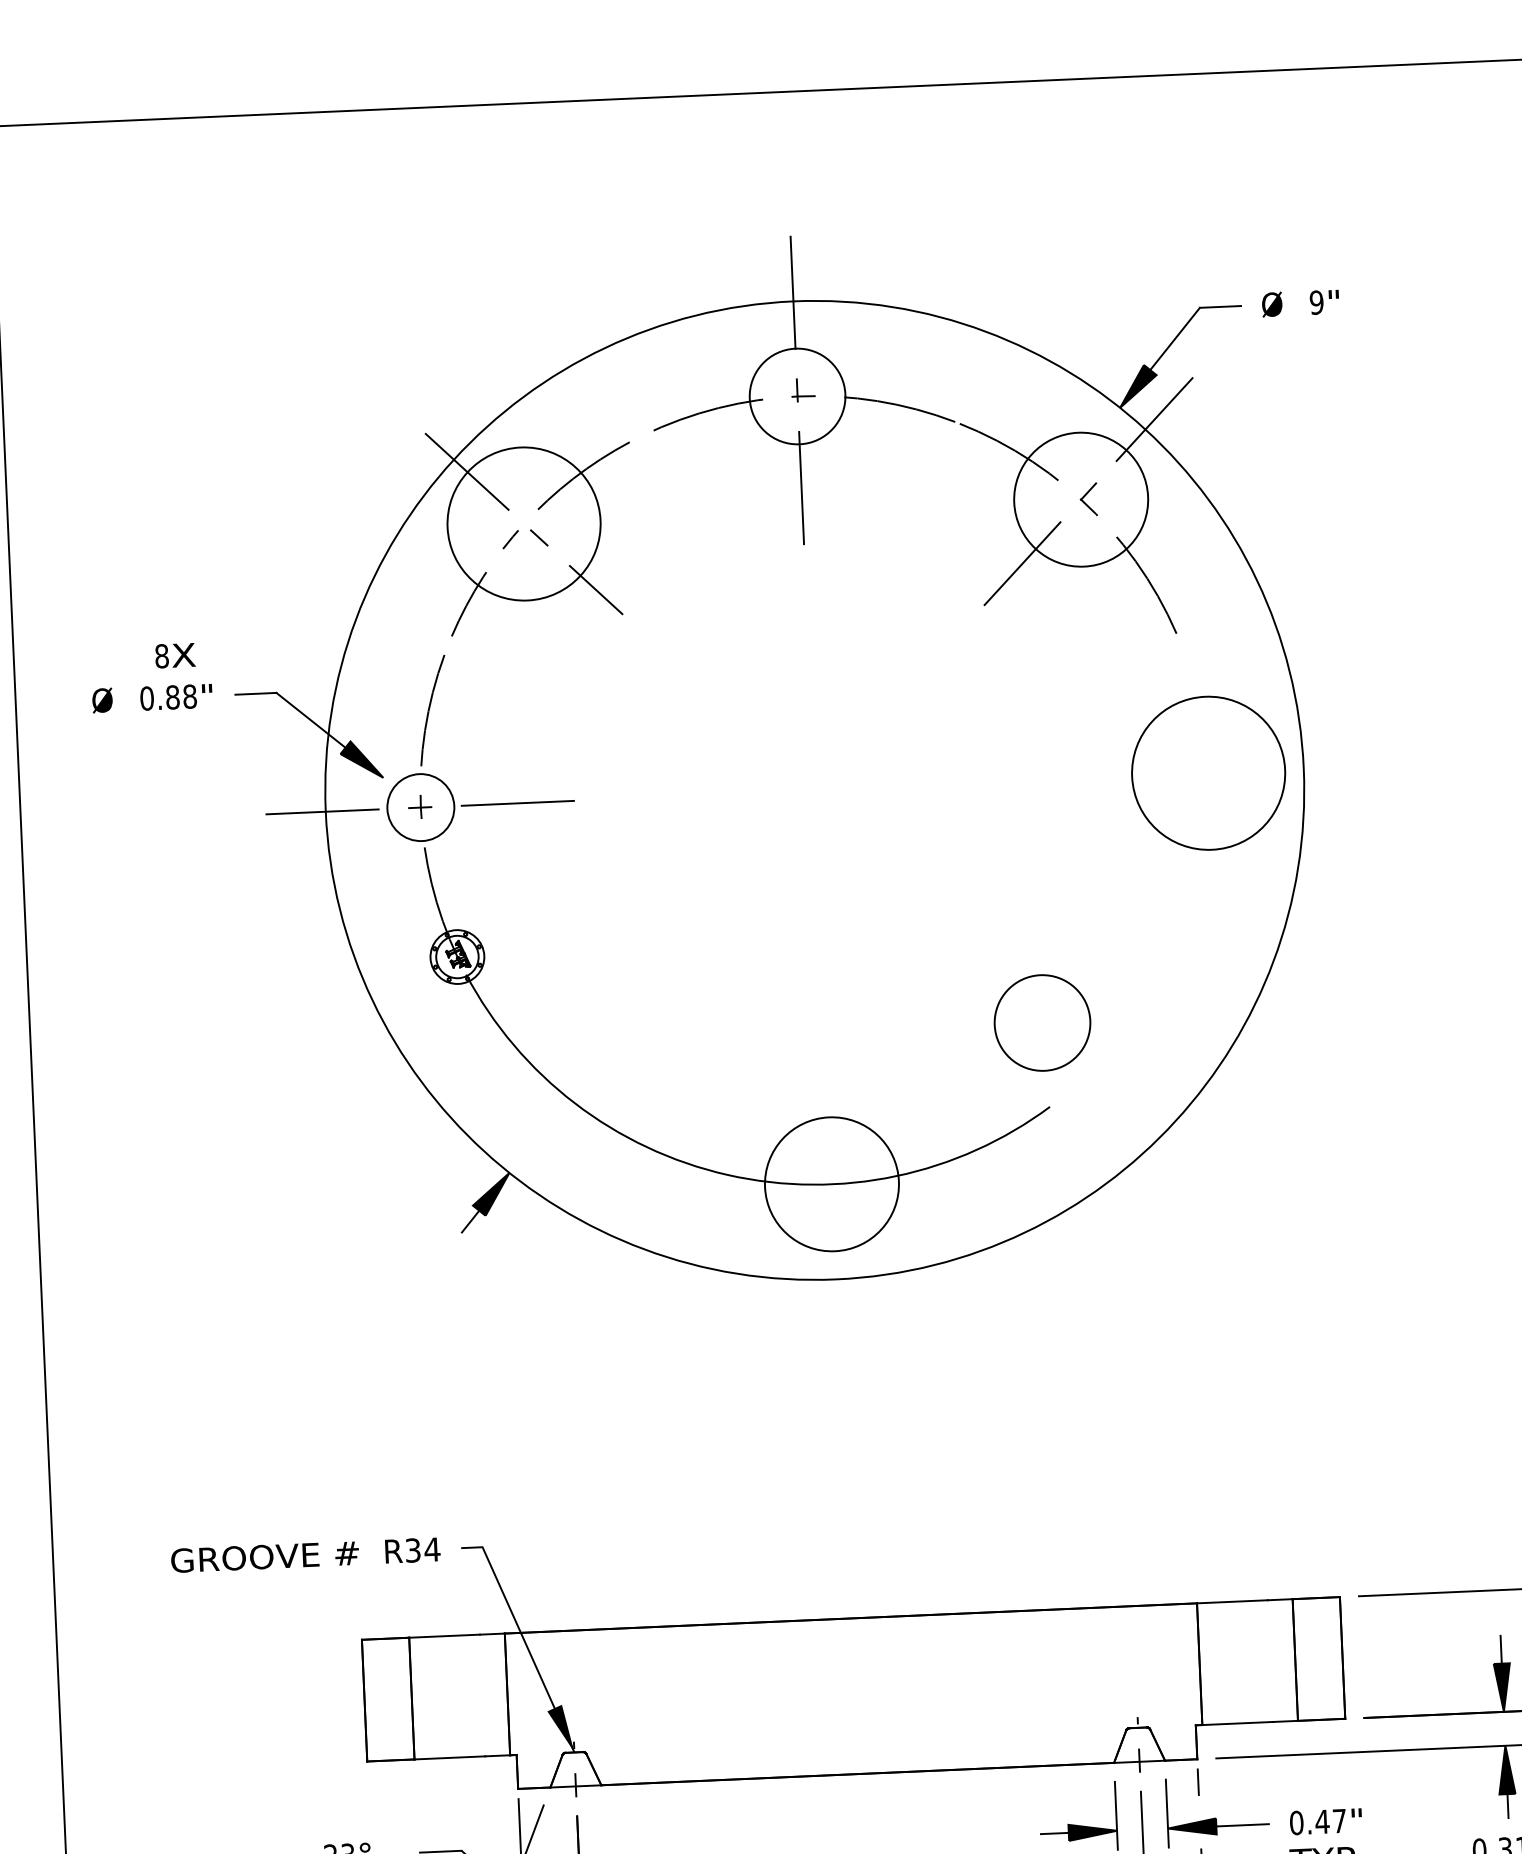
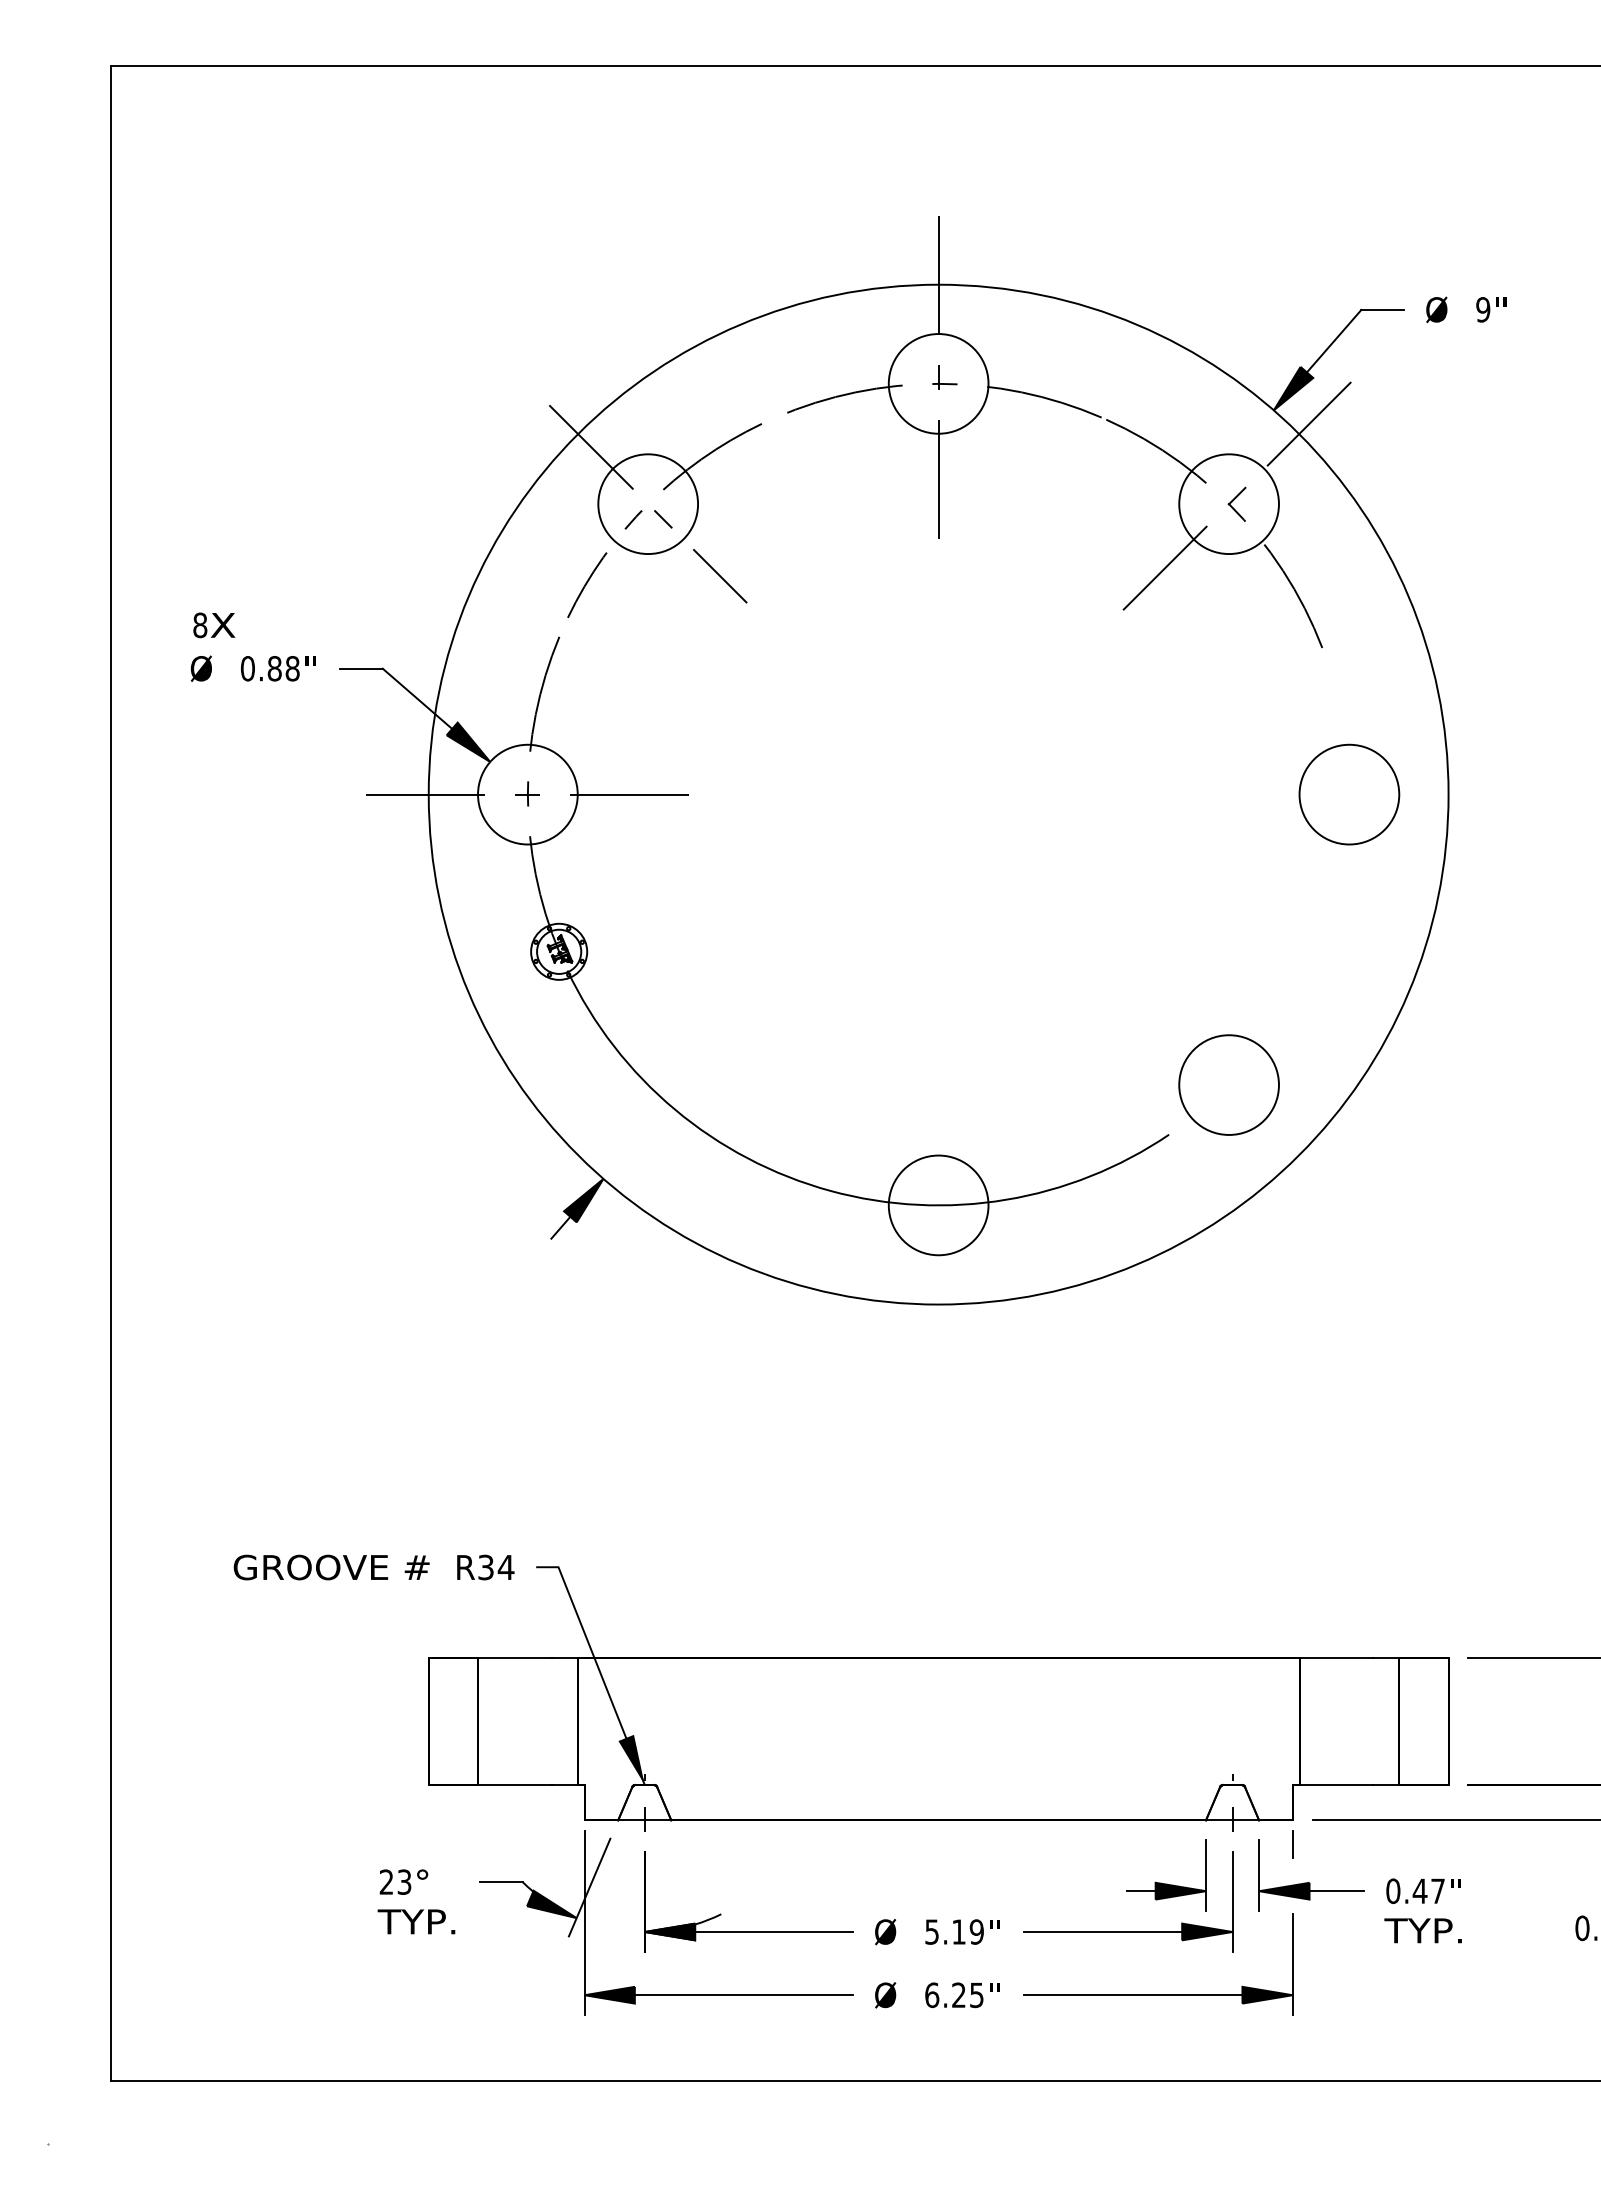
circle: (1080, 500) -> (1228, 504), size x0.71
circle: (524, 524) -> (648, 504), size x0.62
text: (175, 655) -> (214, 625), moved
circle: (1208, 773) -> (1349, 794), size x0.62
circle: (420, 807) -> (527, 794), size x1.43
circle: (1041, 1022) -> (1228, 1084), moved
circle: (831, 1184) -> (938, 1205), size x0.71

